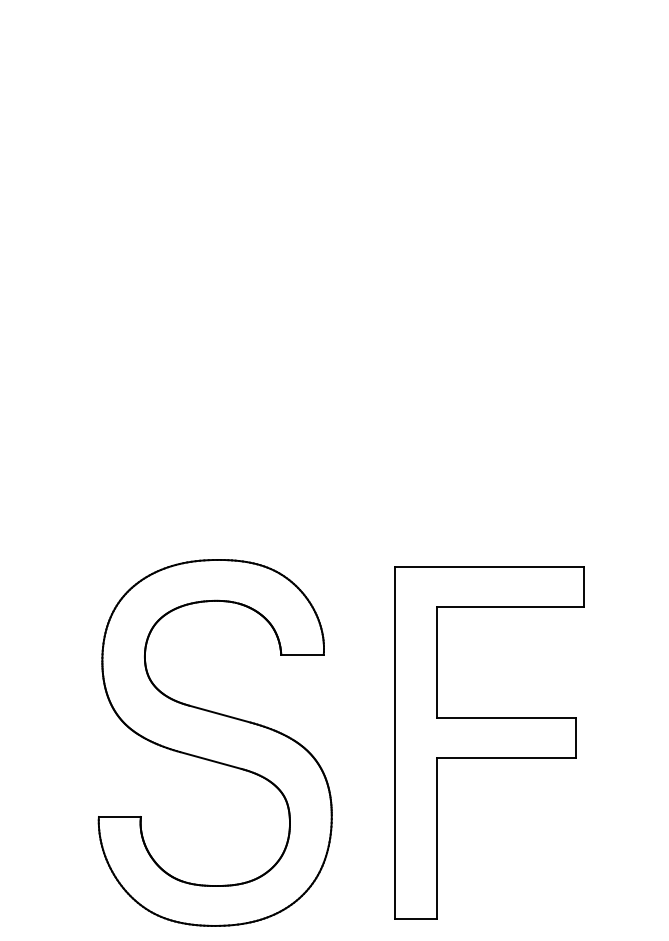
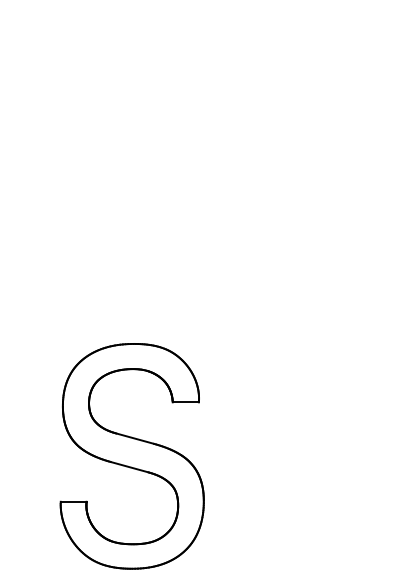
part: (489, 741) -> (300, 455), removed

